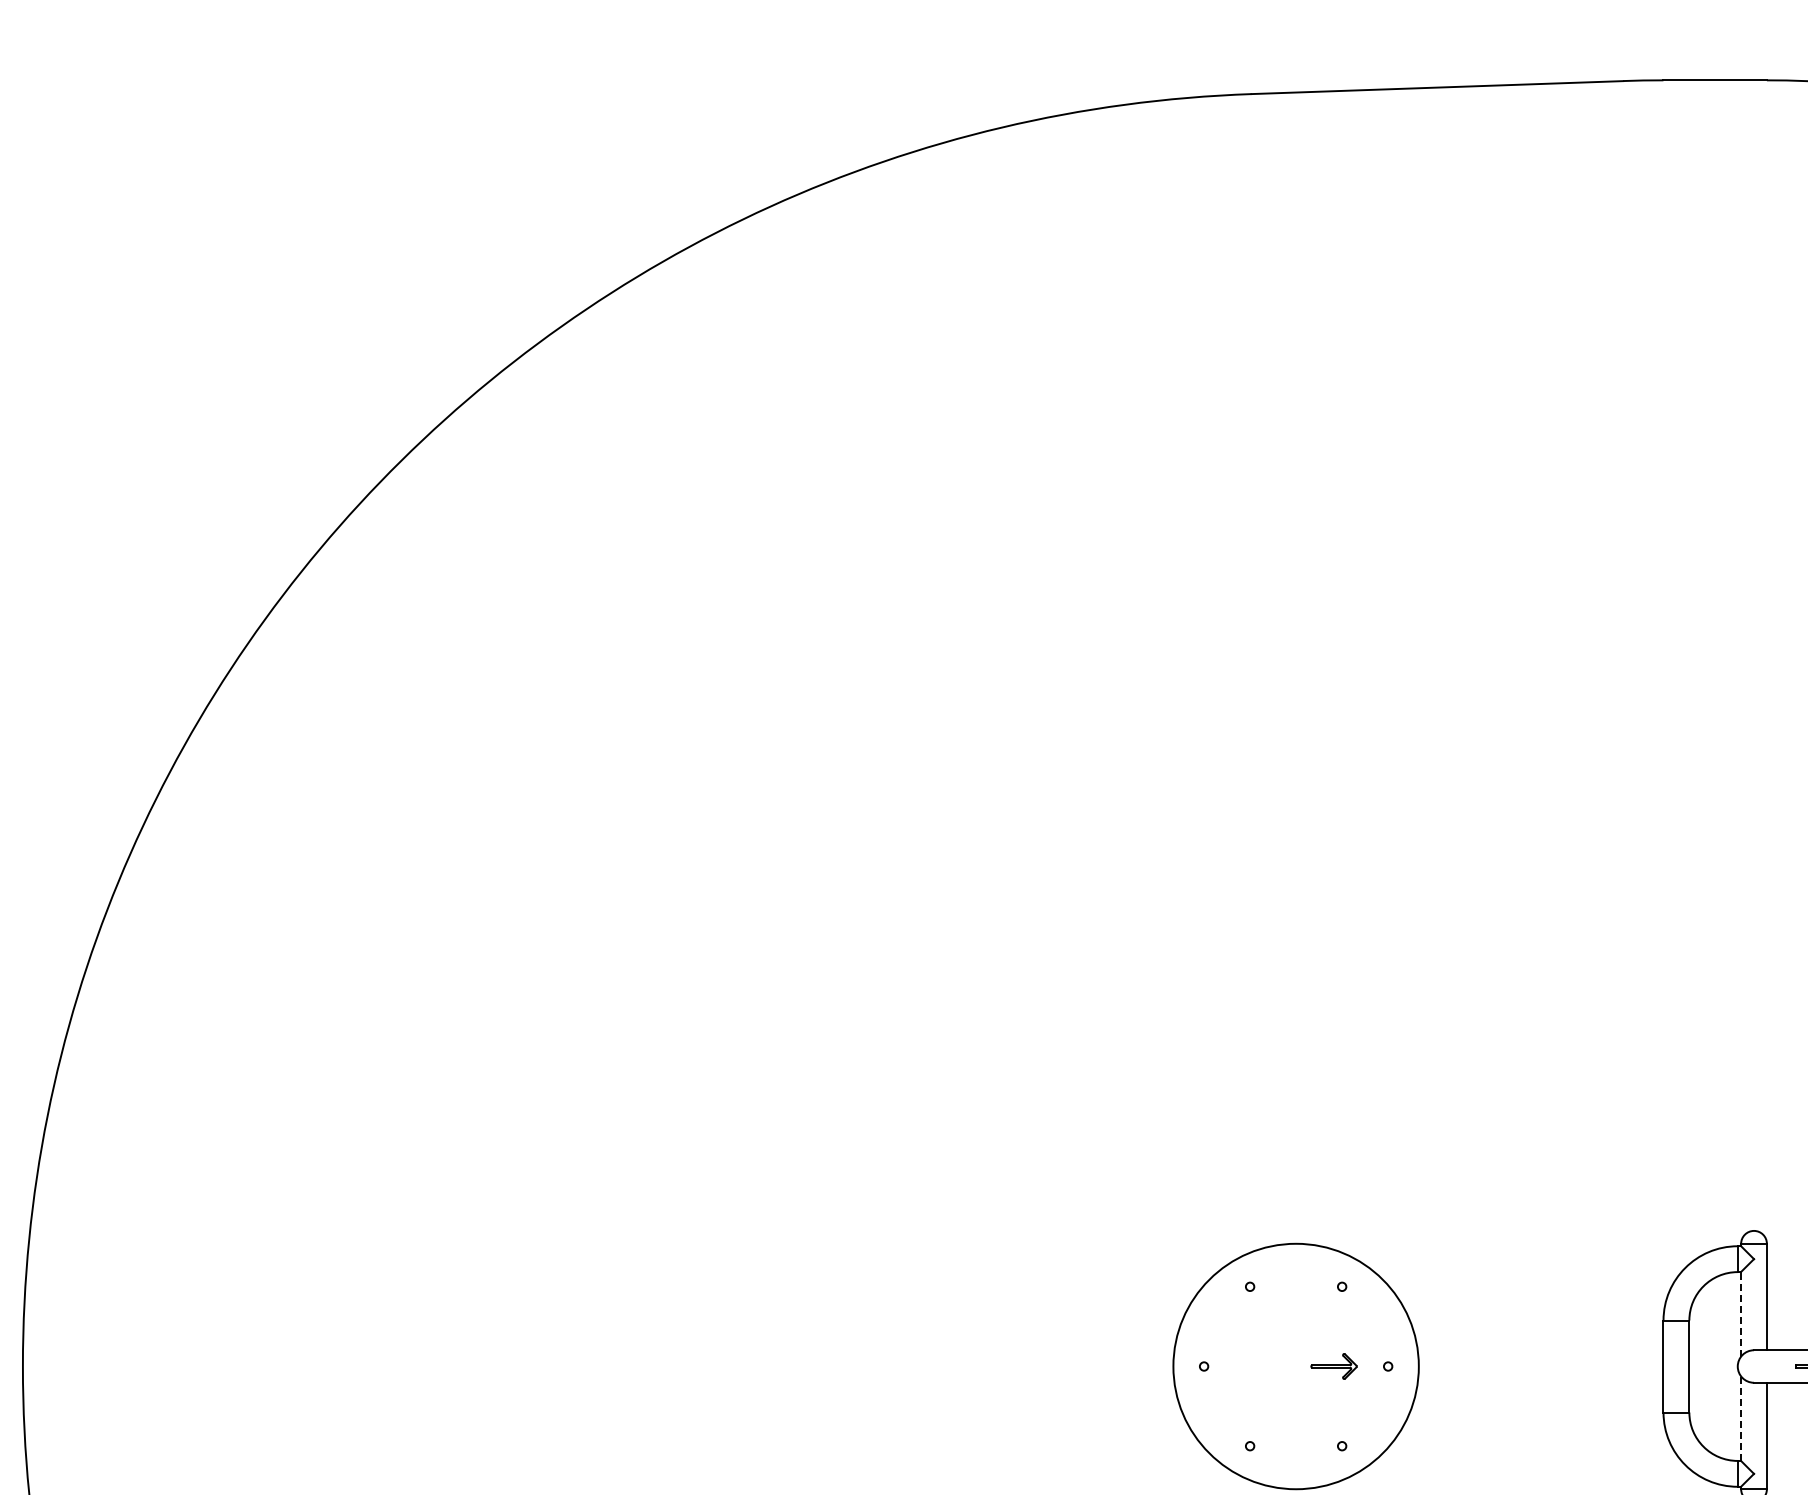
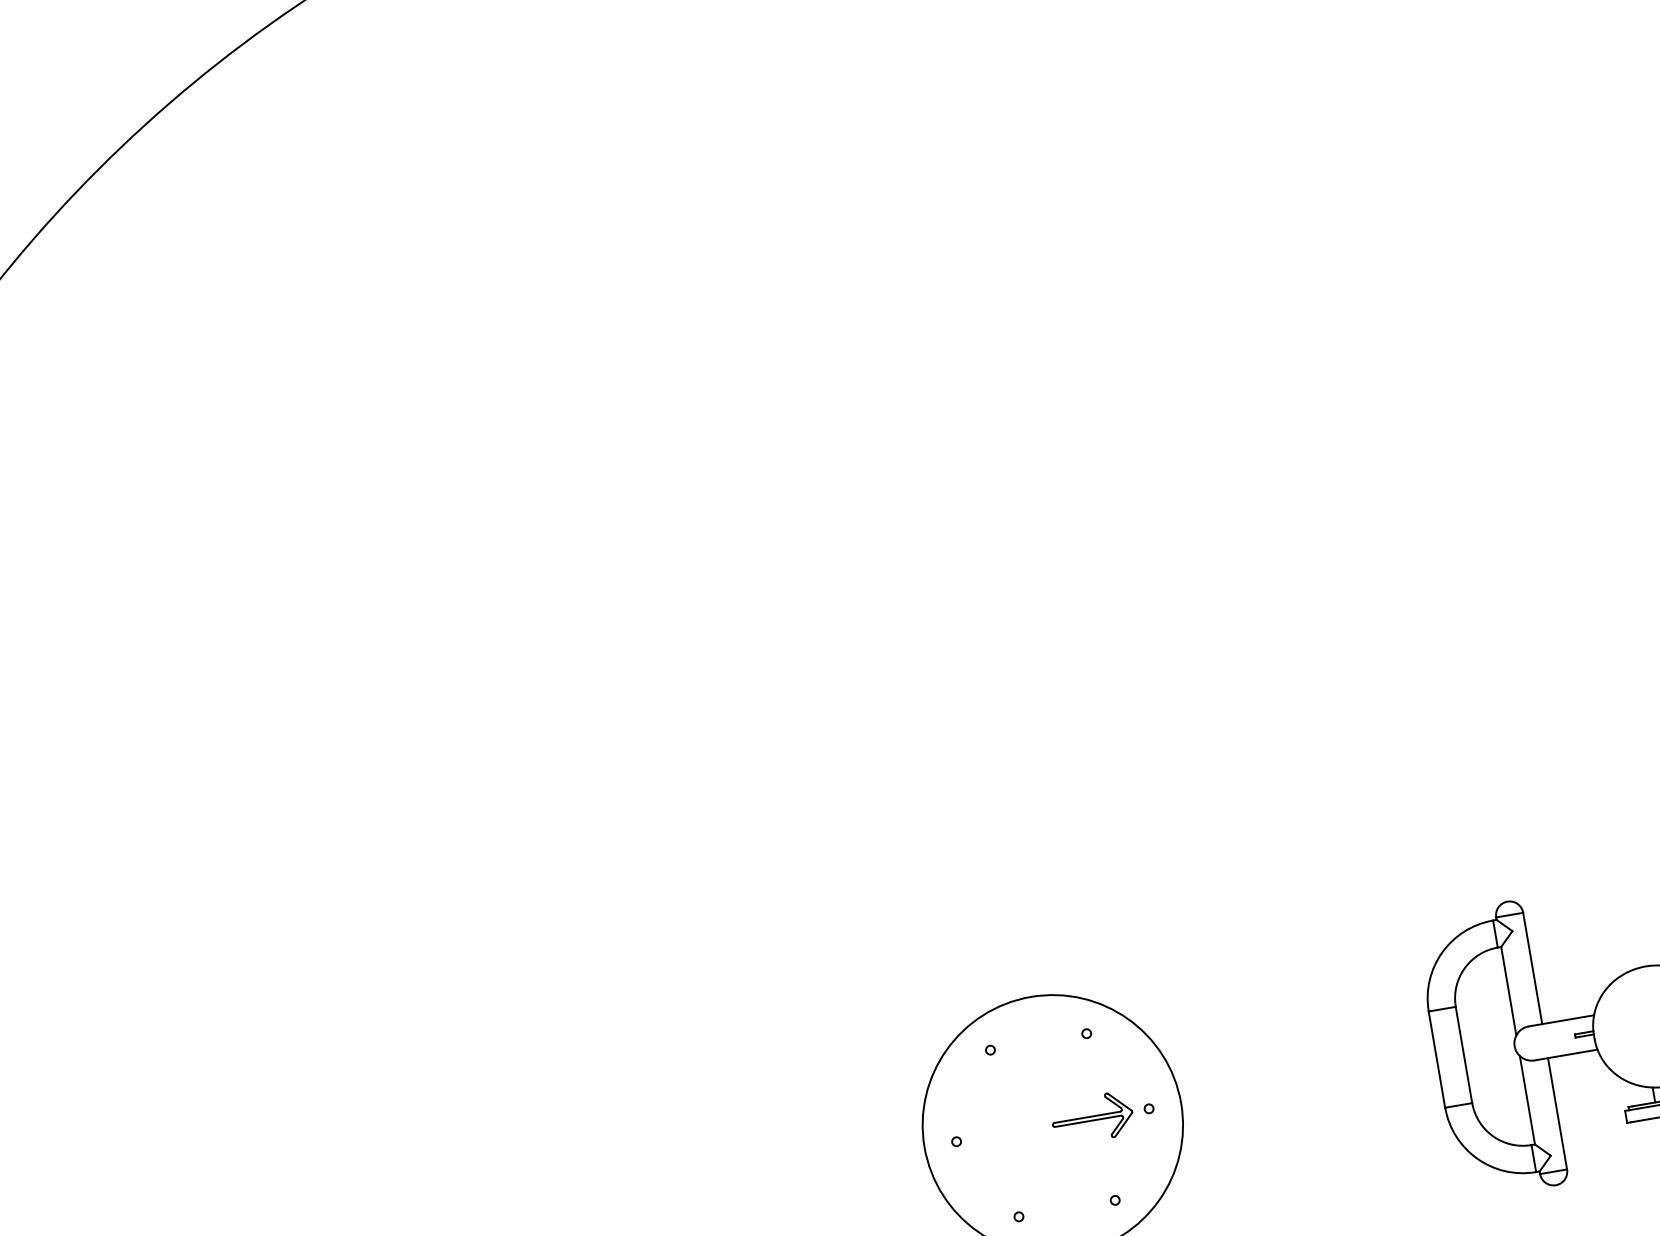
line: (1741, 1313) -> (1509, 990), dashed -> solid
part: (1333, 1366) -> (1091, 1118), size x1.67
line: (1741, 1418) -> (1527, 1100), dashed -> solid

